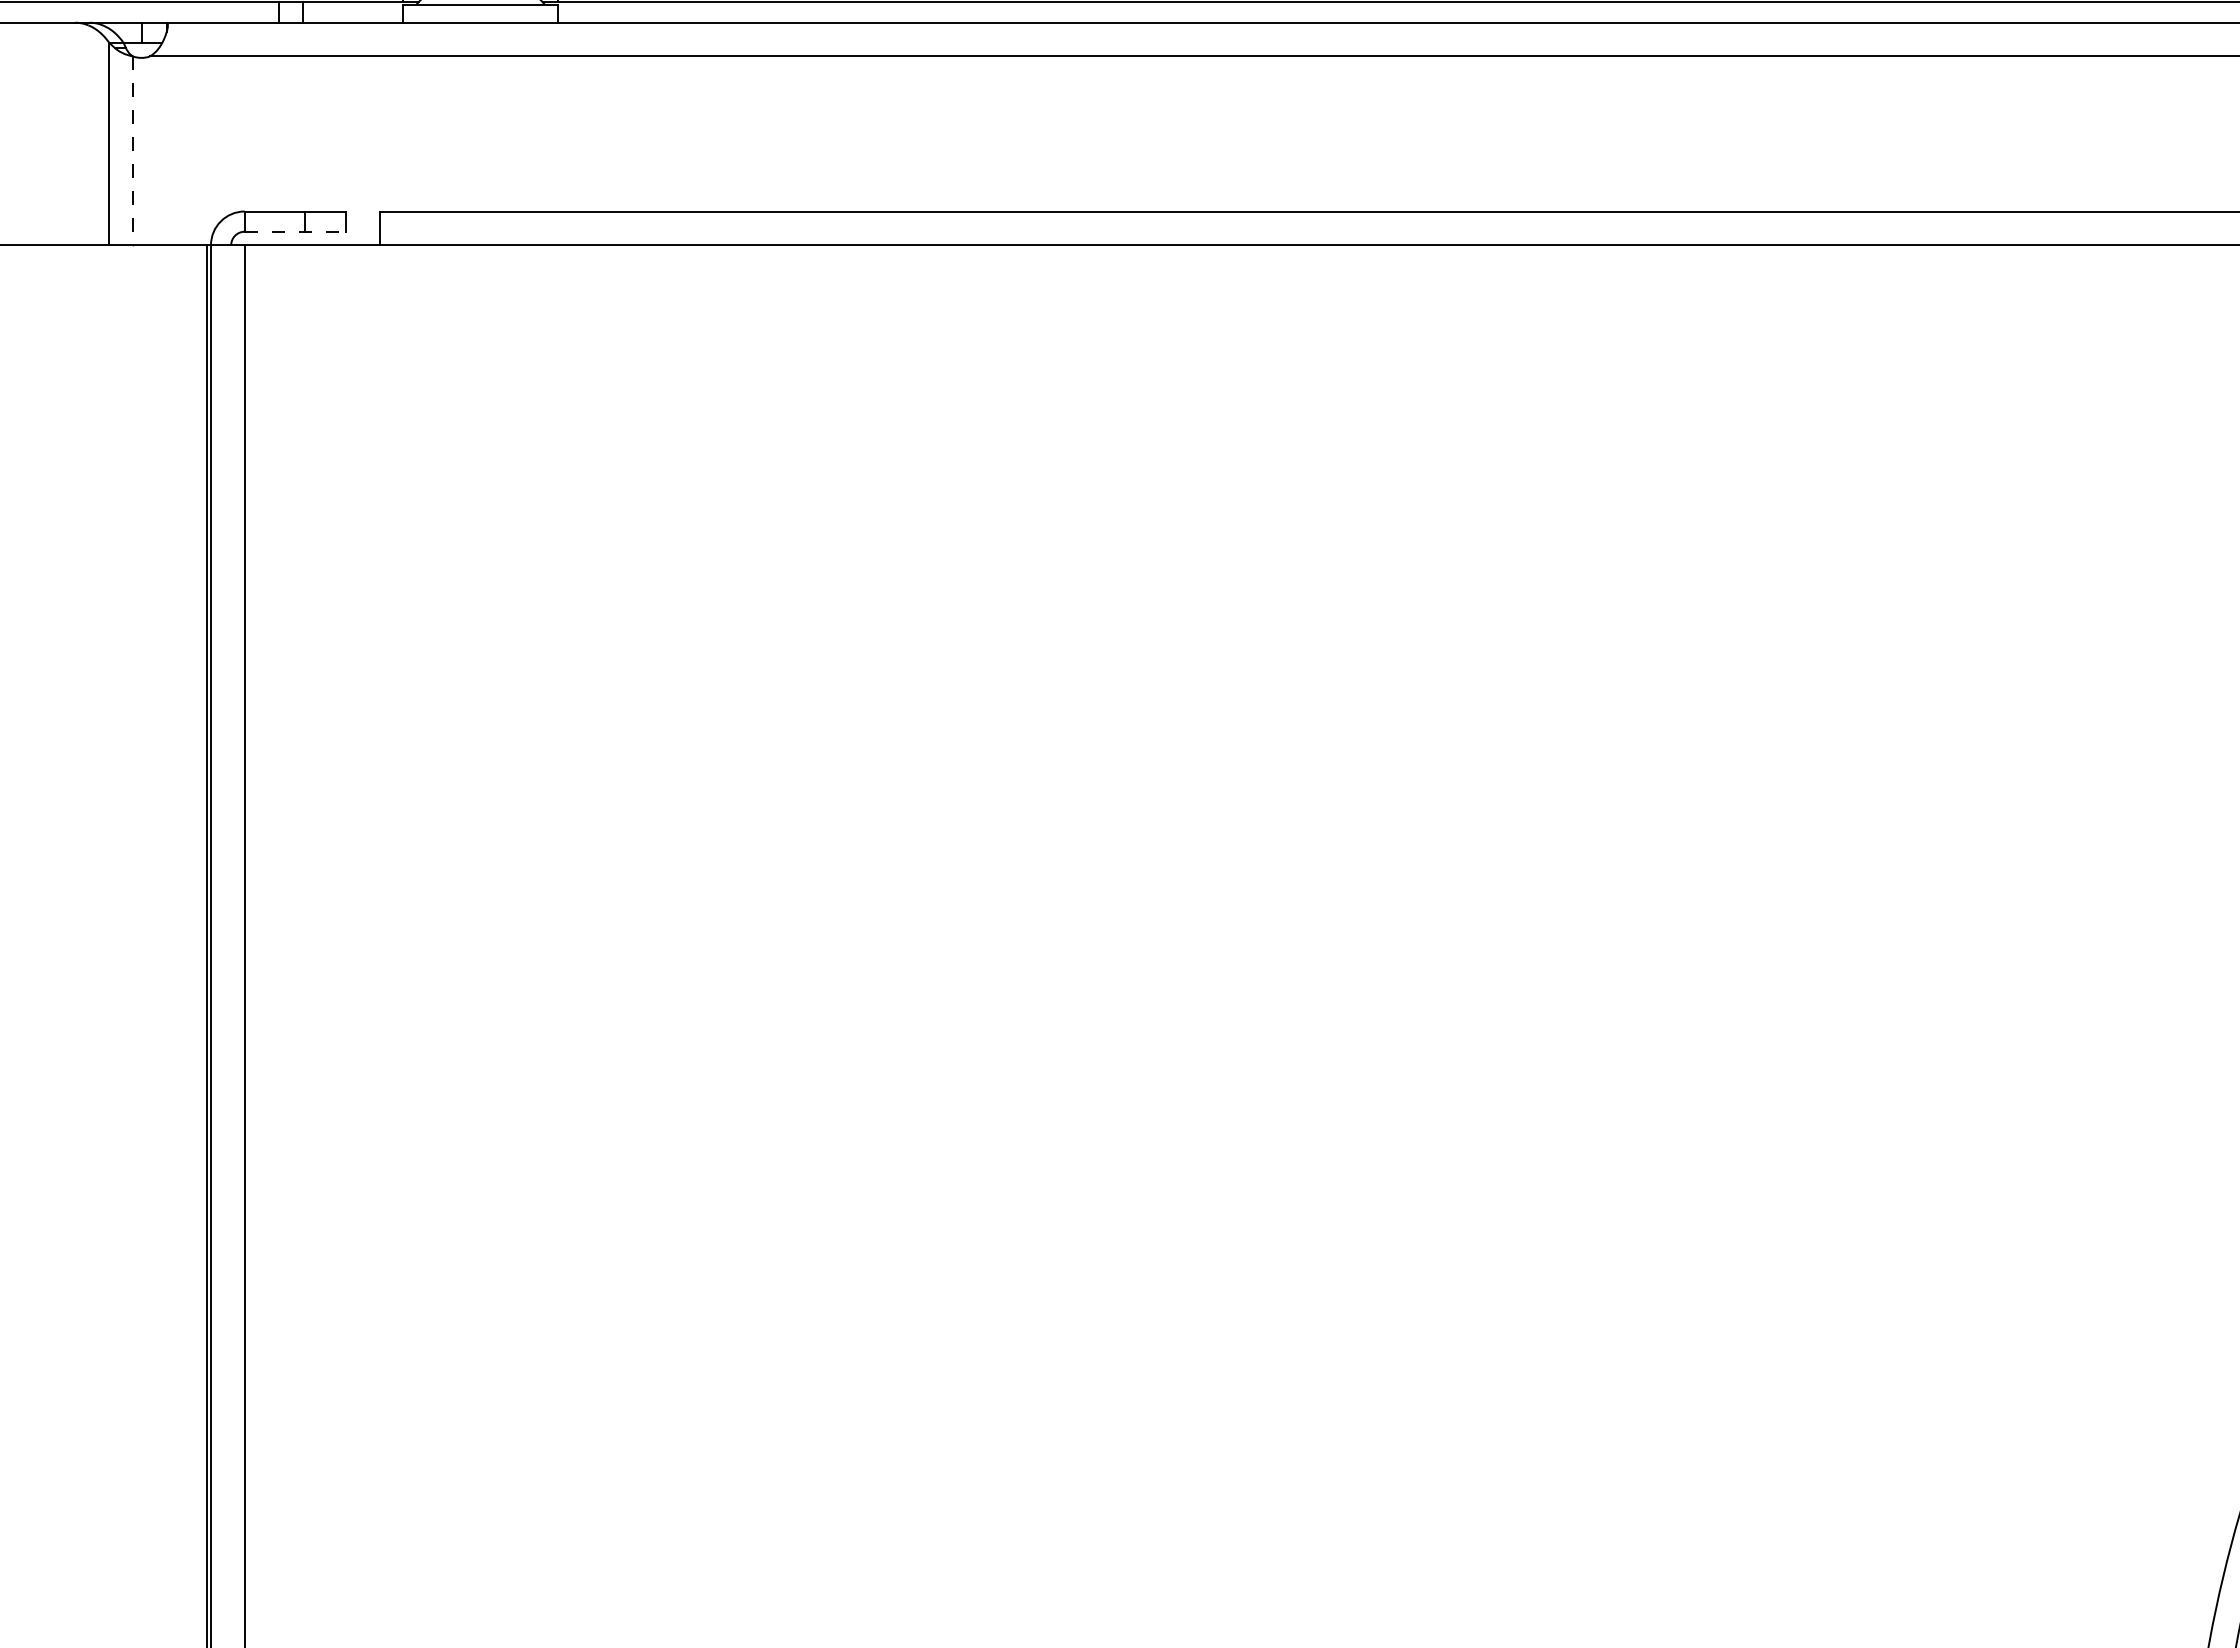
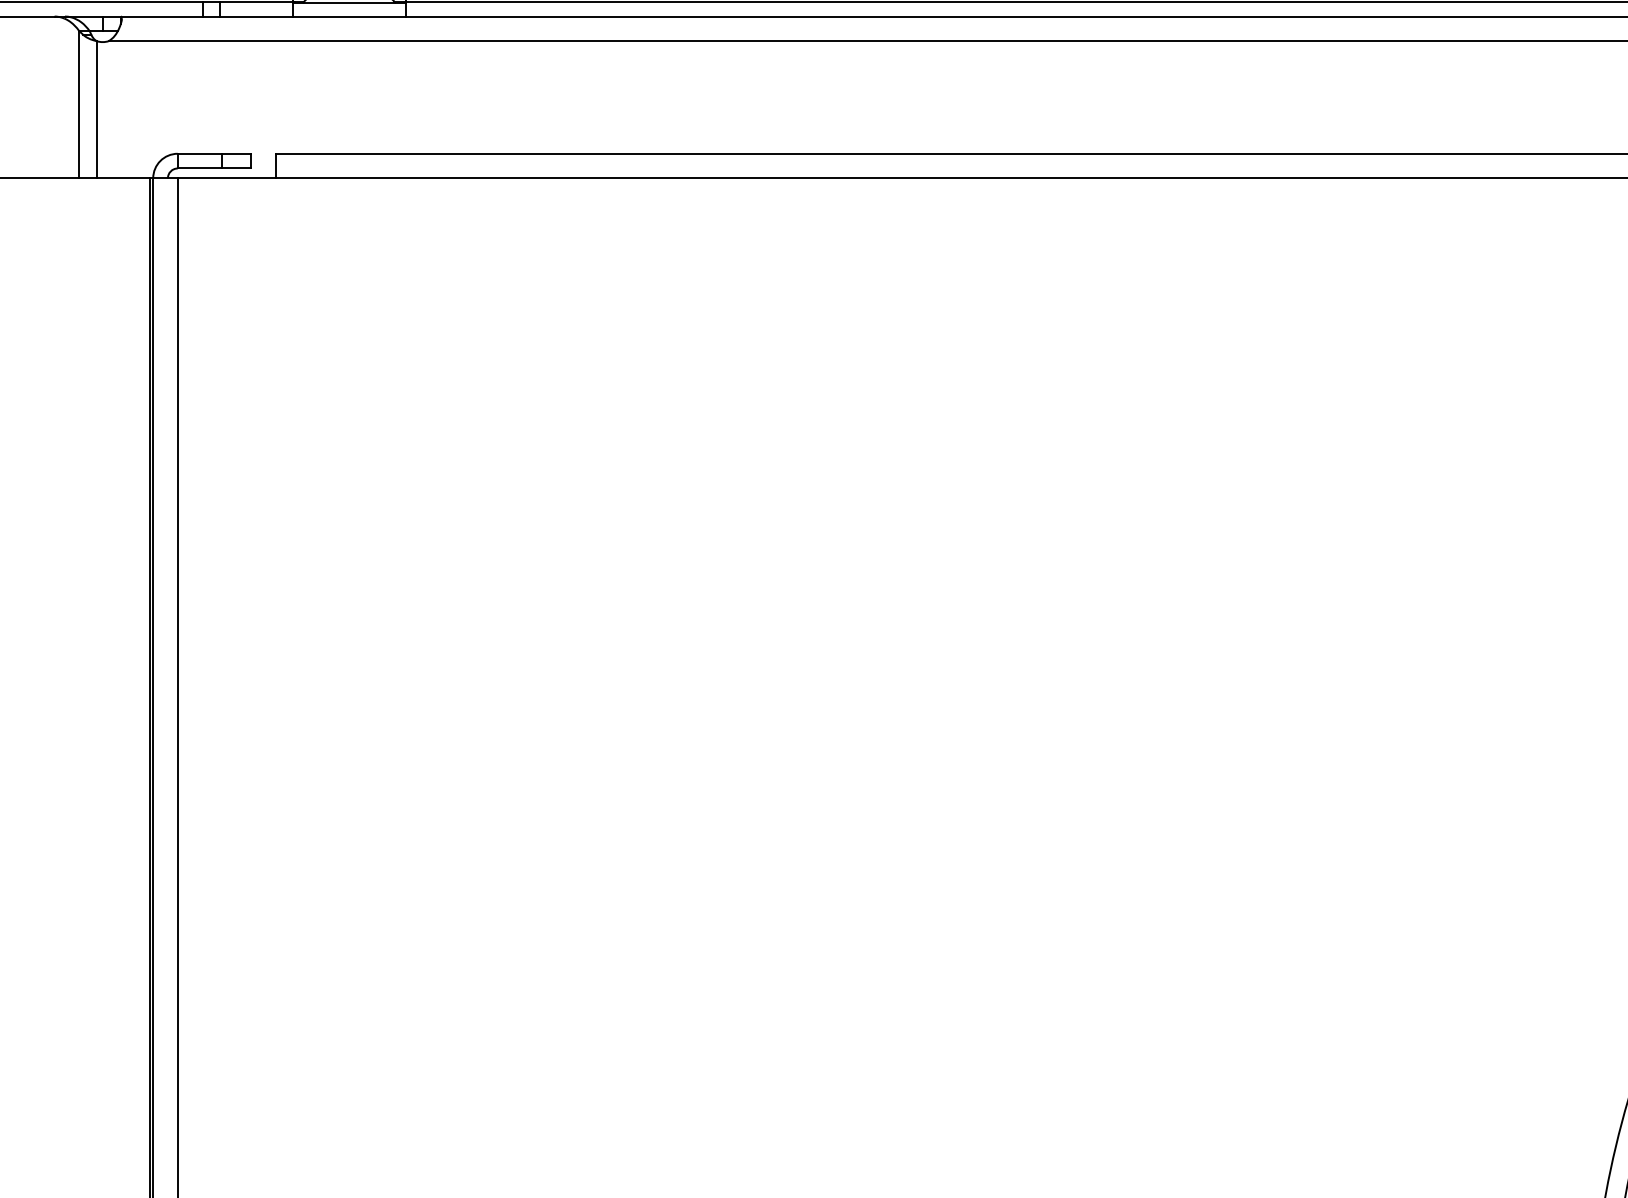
line: (133, 151) -> (96, 110), dashed -> solid
line: (295, 231) -> (214, 168), dashed -> solid

